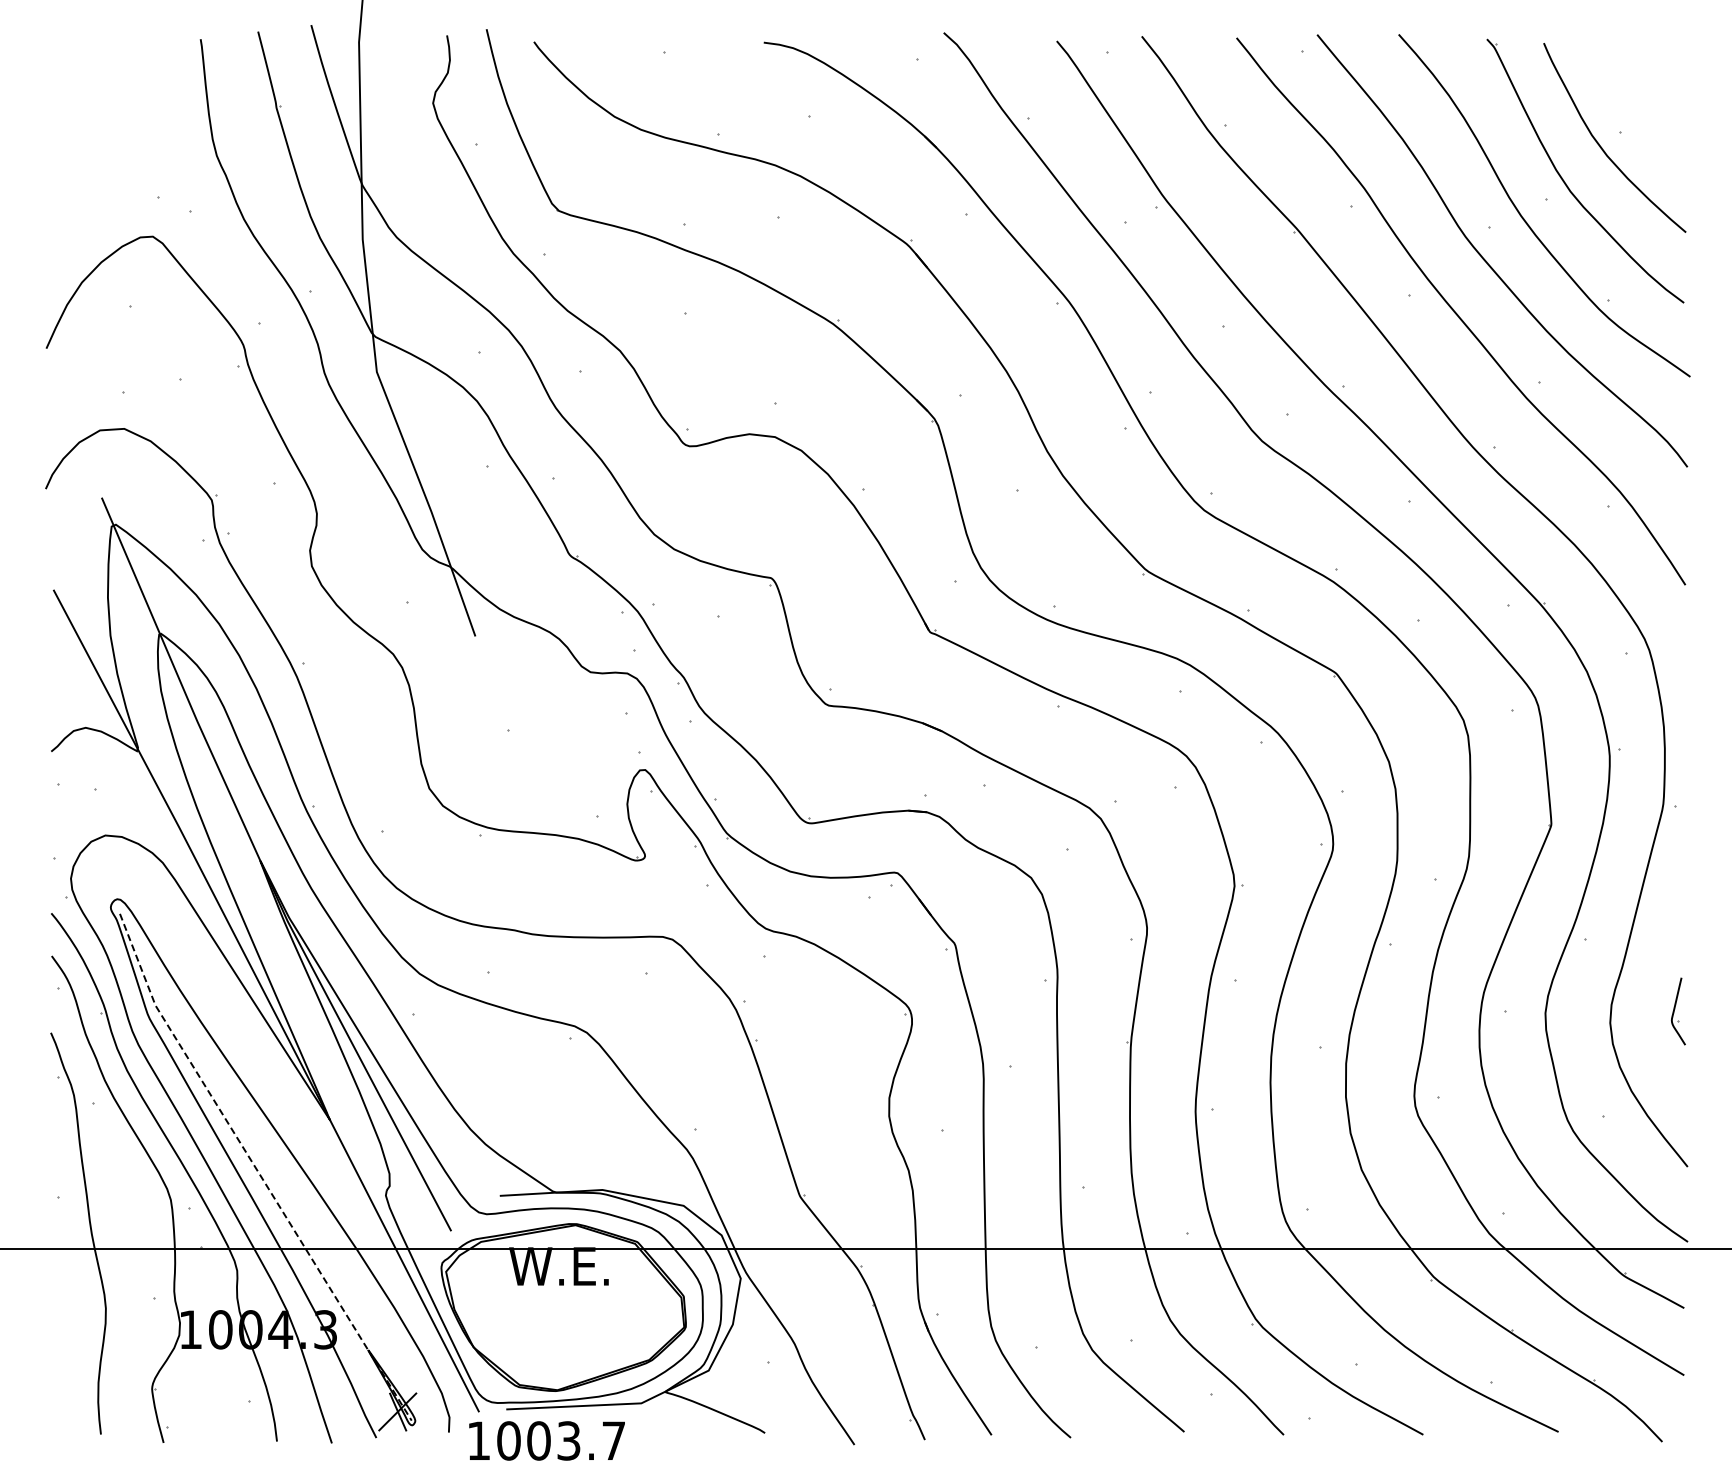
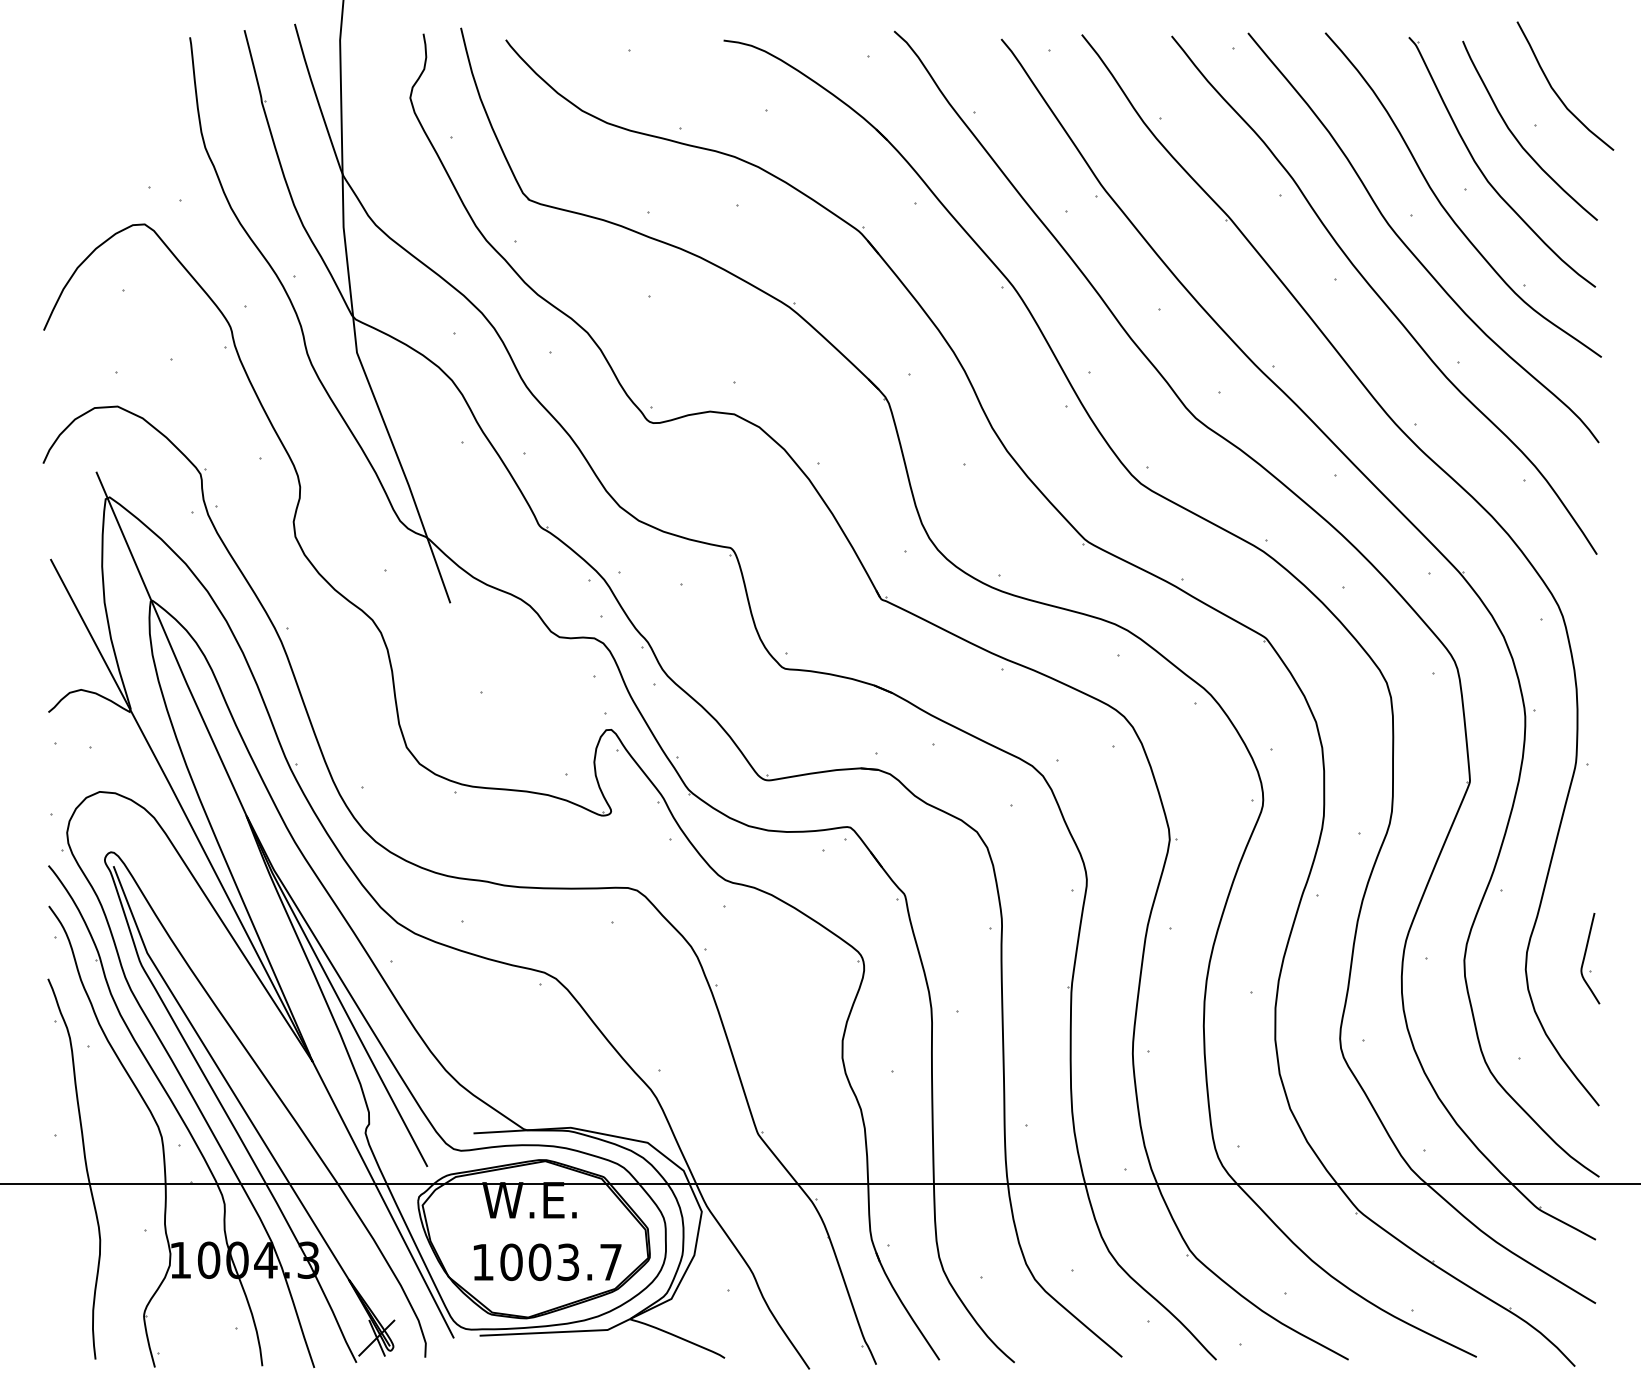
curve: (1641, 95) -> (1555, 90), added
part: (1678, 1011) -> (1590, 958), size x1.43
line: (257, 1170) -> (243, 1109), dashed -> solid
text: (546, 1440) -> (547, 1261), moved

